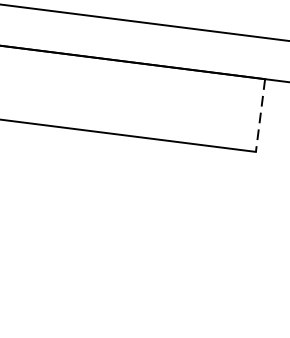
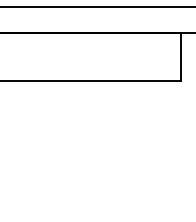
line: (259, 115) -> (180, 57), dashed -> solid

